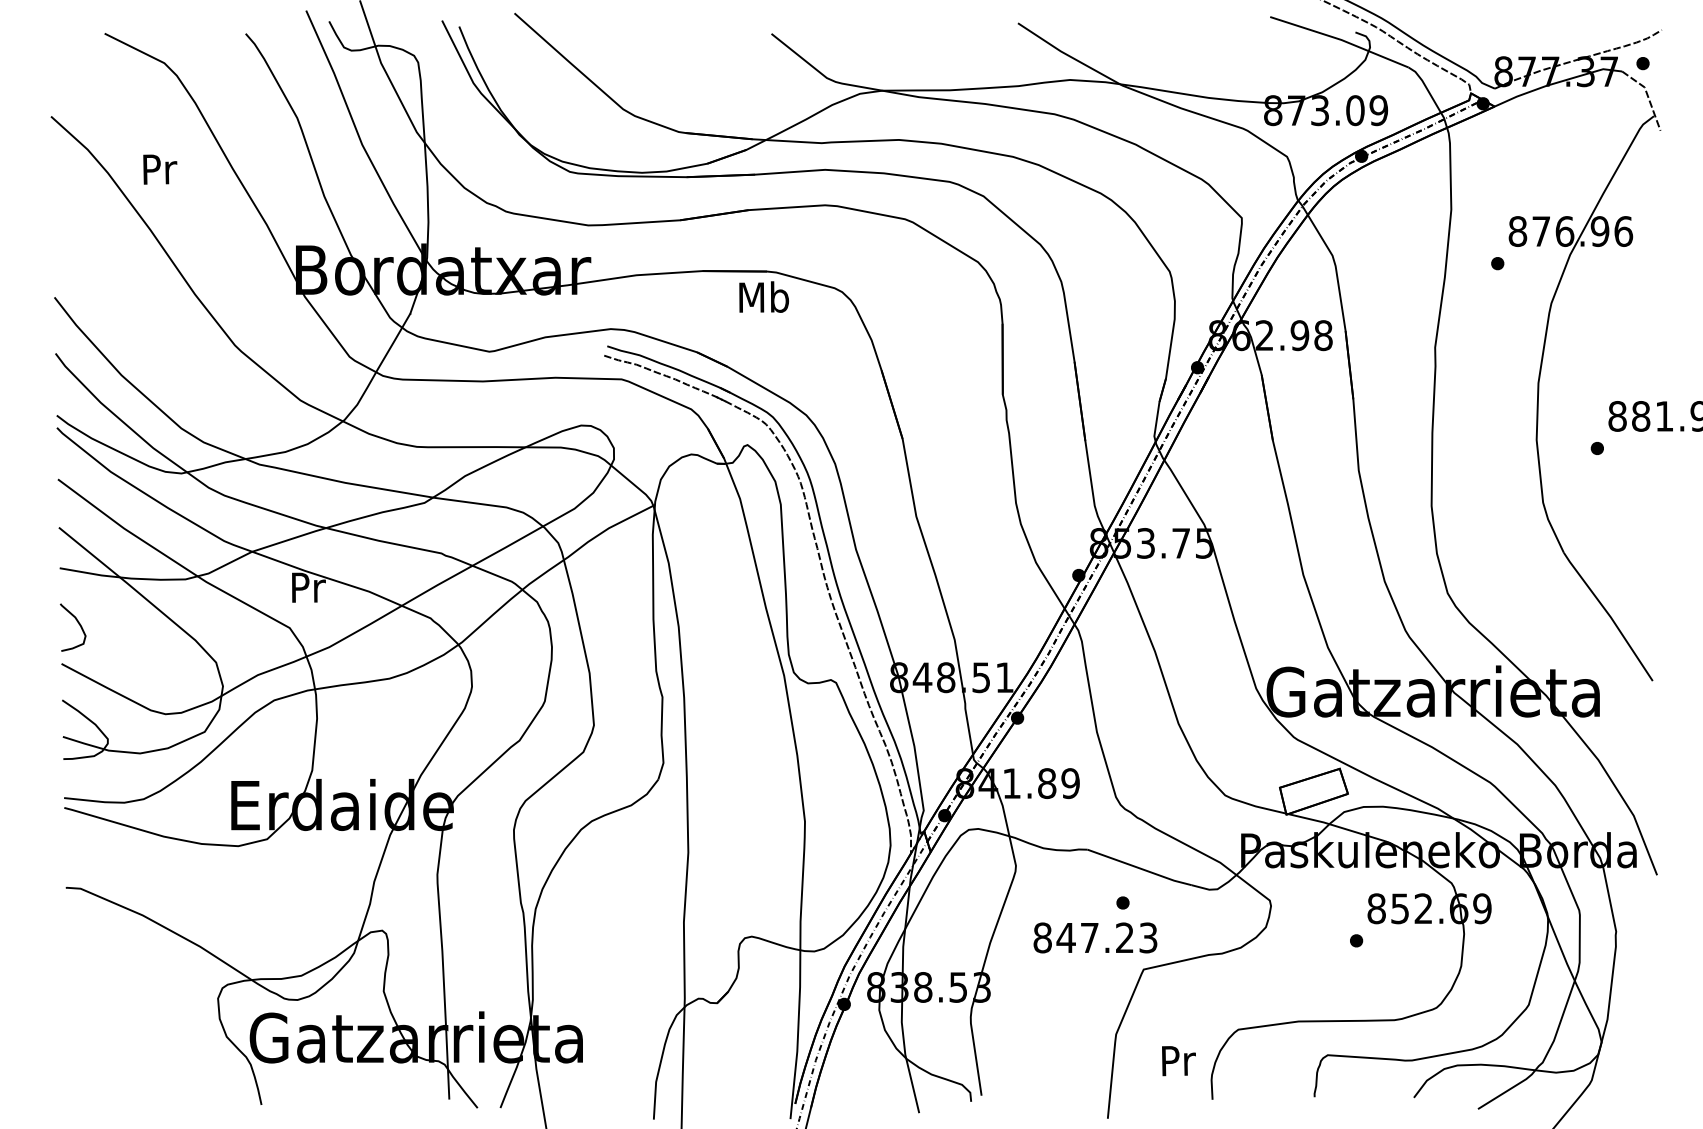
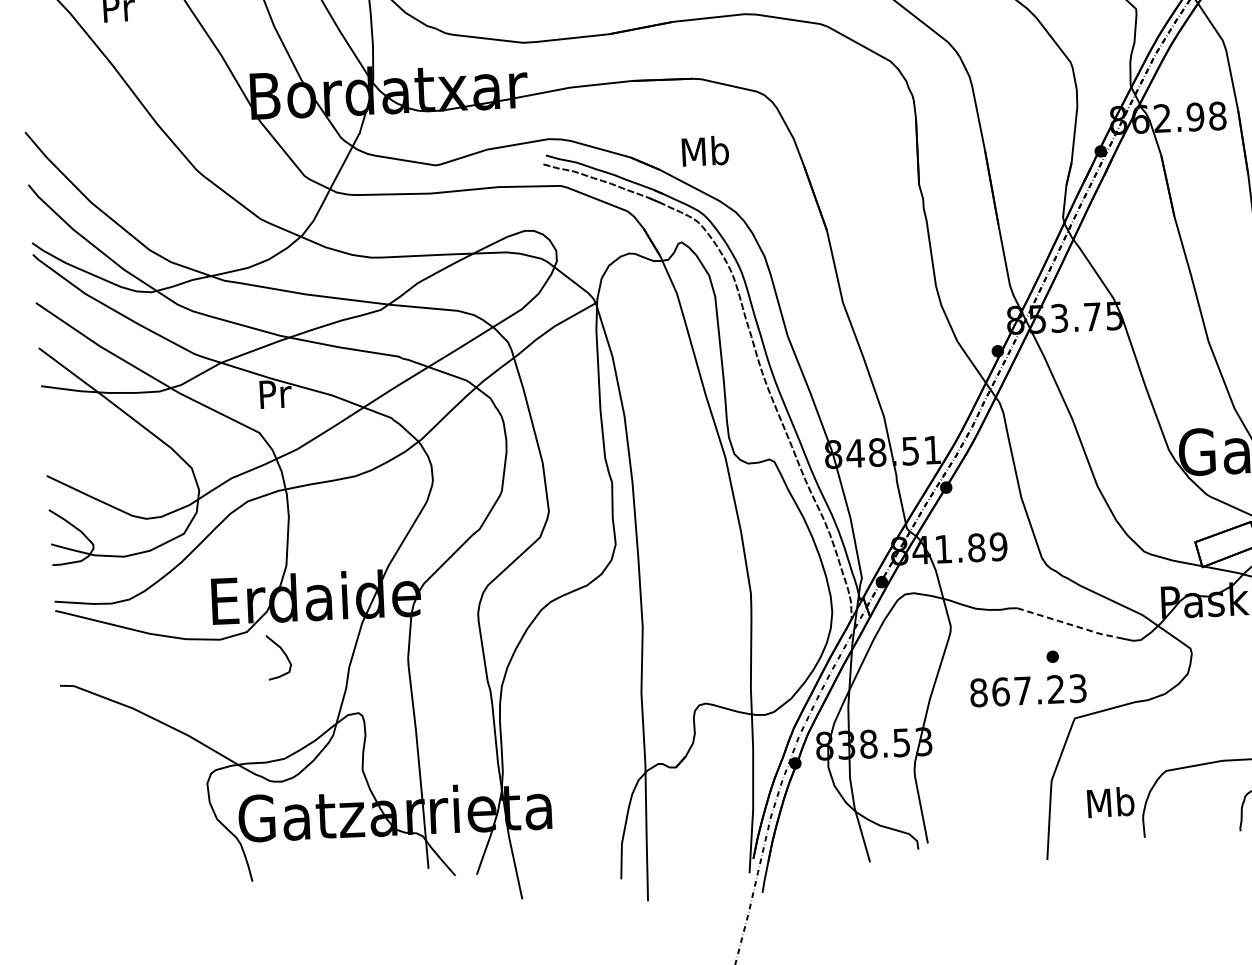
text: (763, 296) -> (704, 150), moved
curve: (78, 624) -> (283, 654), moved
line: (1140, 868) -> (1067, 623), solid -> dashed
text: (1065, 937) -> (1000, 691), 847.23 -> 867.23
text: (1177, 1060) -> (1110, 802), Pr -> Mb

